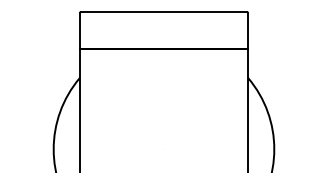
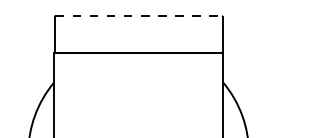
line: (164, 12) -> (139, 16), solid -> dashed

